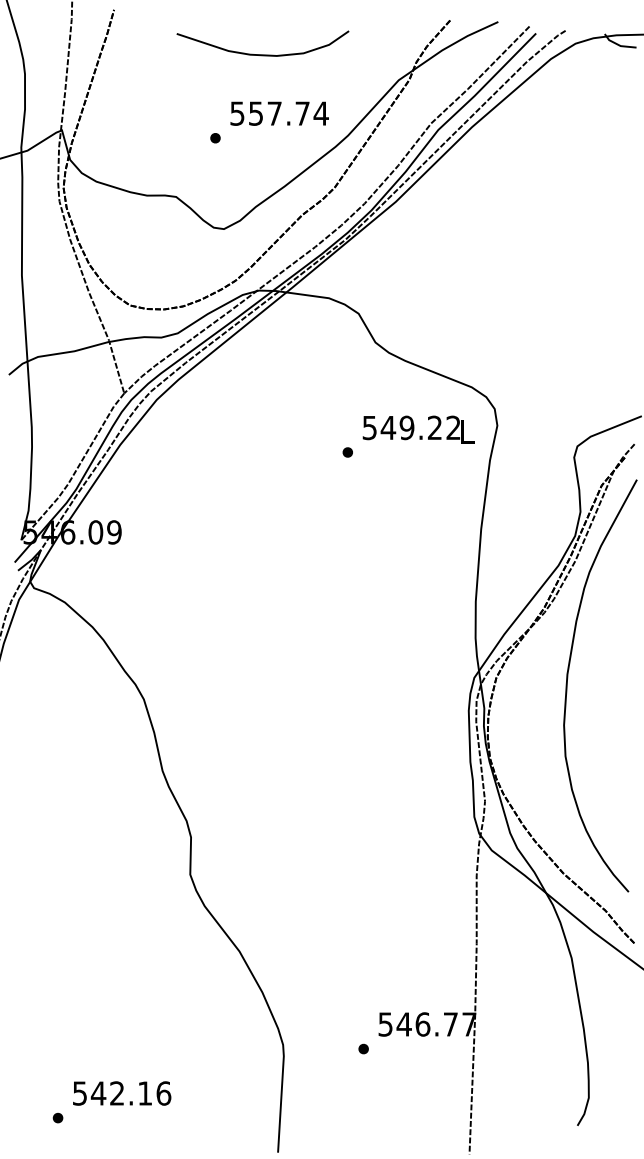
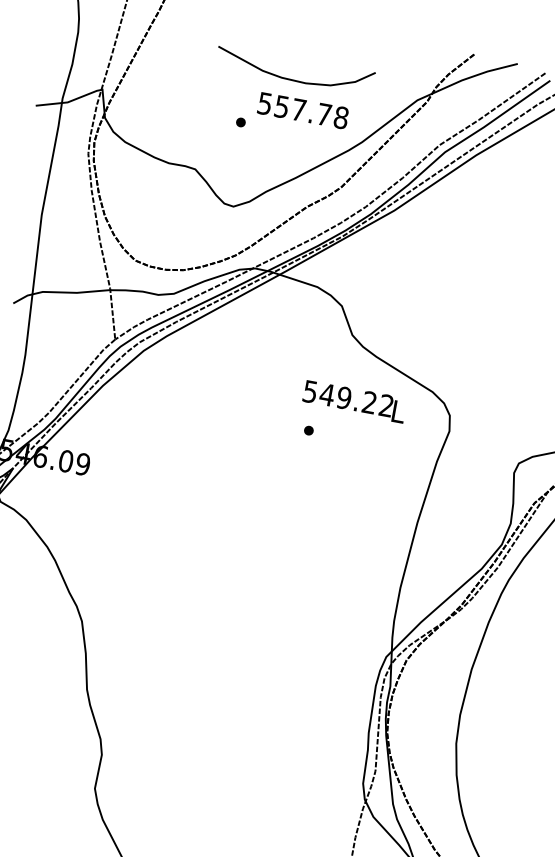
curve: (262, 54) -> (293, 79), moved
text: (320, 113) -> (340, 117), 557.74 -> 557.78
text: (418, 429) -> (354, 401), moved

